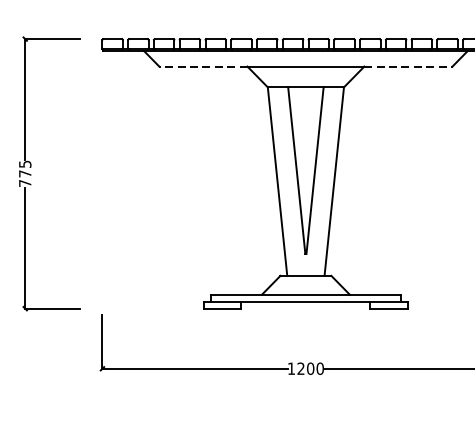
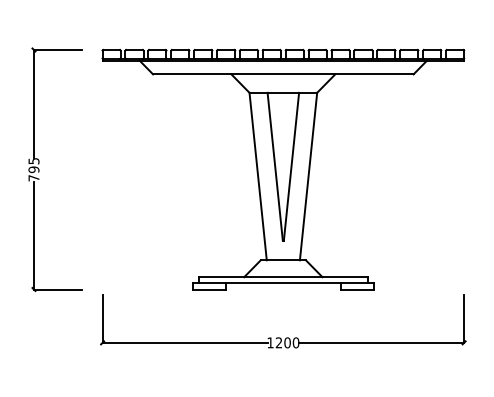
line: (202, 66) -> (191, 74), dashed -> solid
line: (408, 66) -> (374, 74), dashed -> solid
text: (24, 173) -> (33, 169), 775 -> 795

